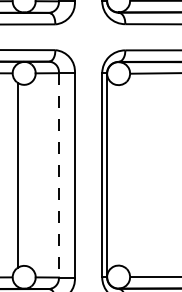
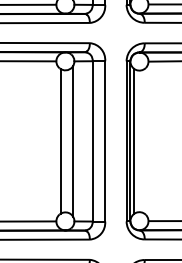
line: (34, 175) -> (73, 141), added
line: (58, 175) -> (92, 141), dashed -> solid
line: (110, 175) -> (133, 141), added

